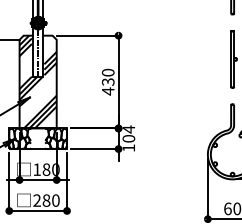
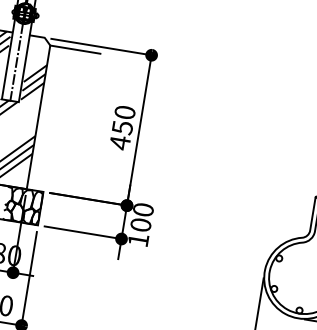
line: (71, 39) -> (74, 48), added
text: (107, 81) -> (121, 126), 430 -> 450
text: (128, 129) -> (142, 209), 104 -> 100

